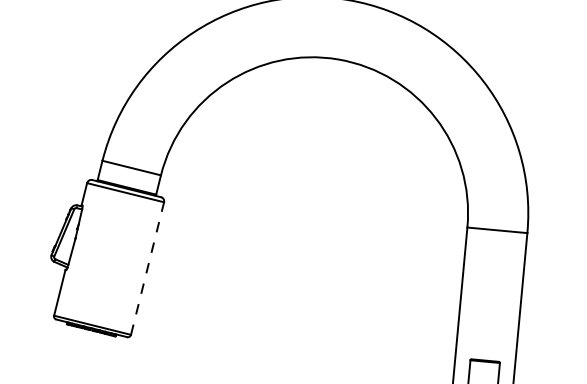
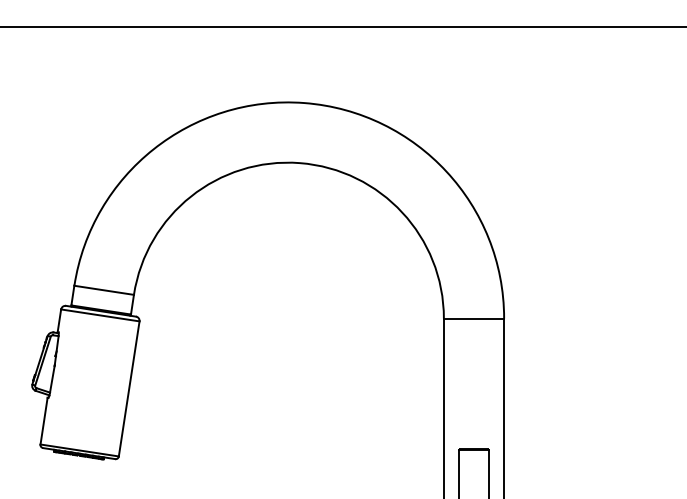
line: (147, 268) -> (129, 388), dashed -> solid

